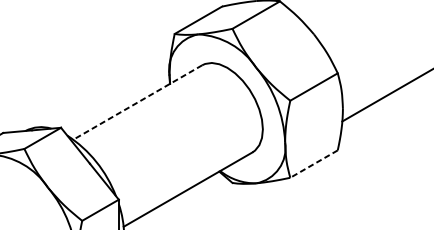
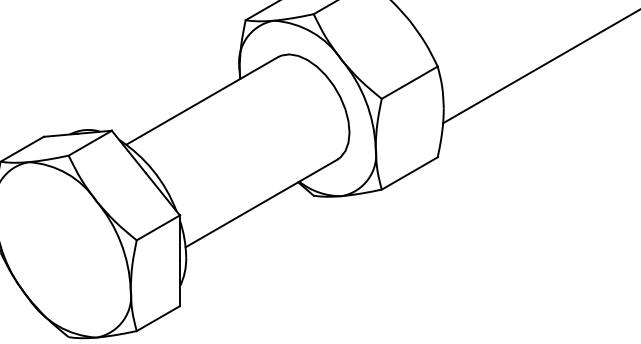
line: (138, 102) -> (202, 100), dashed -> solid
line: (313, 164) -> (409, 173), dashed -> solid

